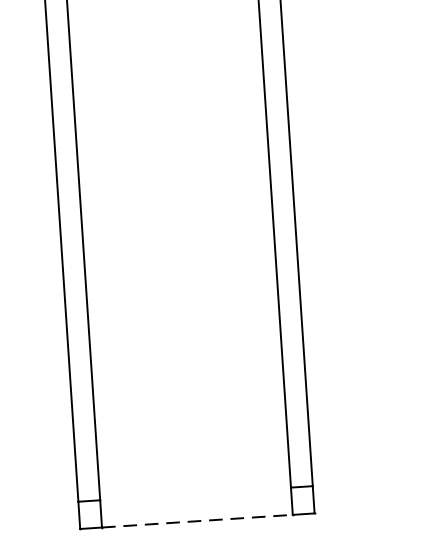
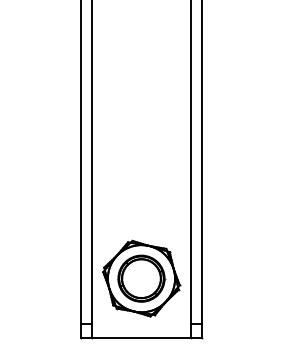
part: (189, 406) -> (141, 278), added
line: (197, 521) -> (141, 337), dashed -> solid

